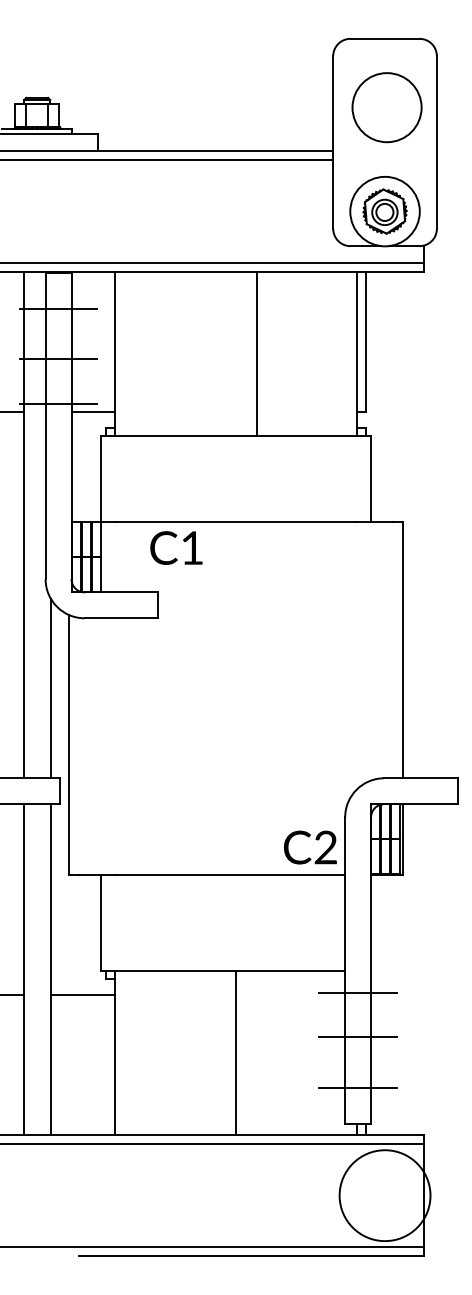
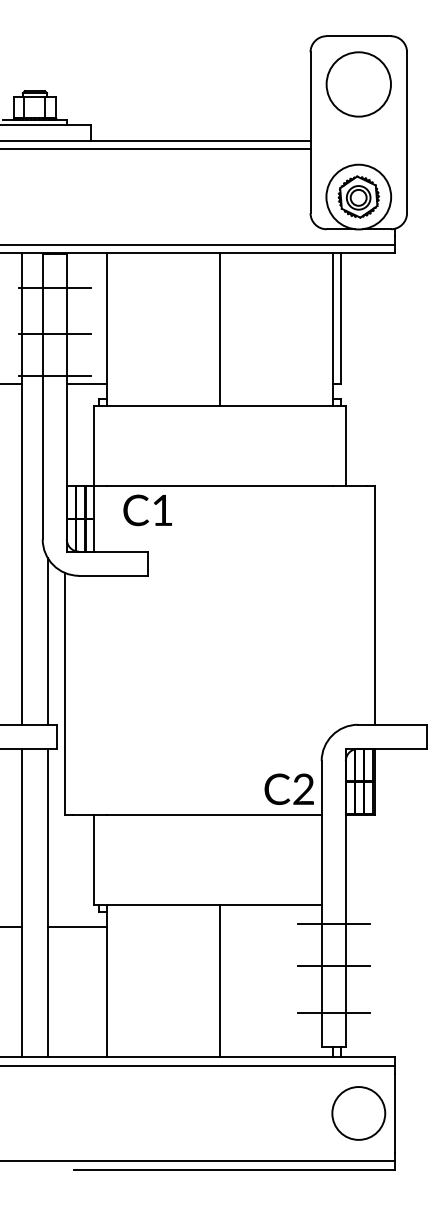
circle: (386, 107) -> (358, 84), moved
line: (257, 353) -> (220, 329), moved
text: (176, 547) -> (147, 509), moved
circle: (384, 1195) -> (358, 1113), size x0.62

